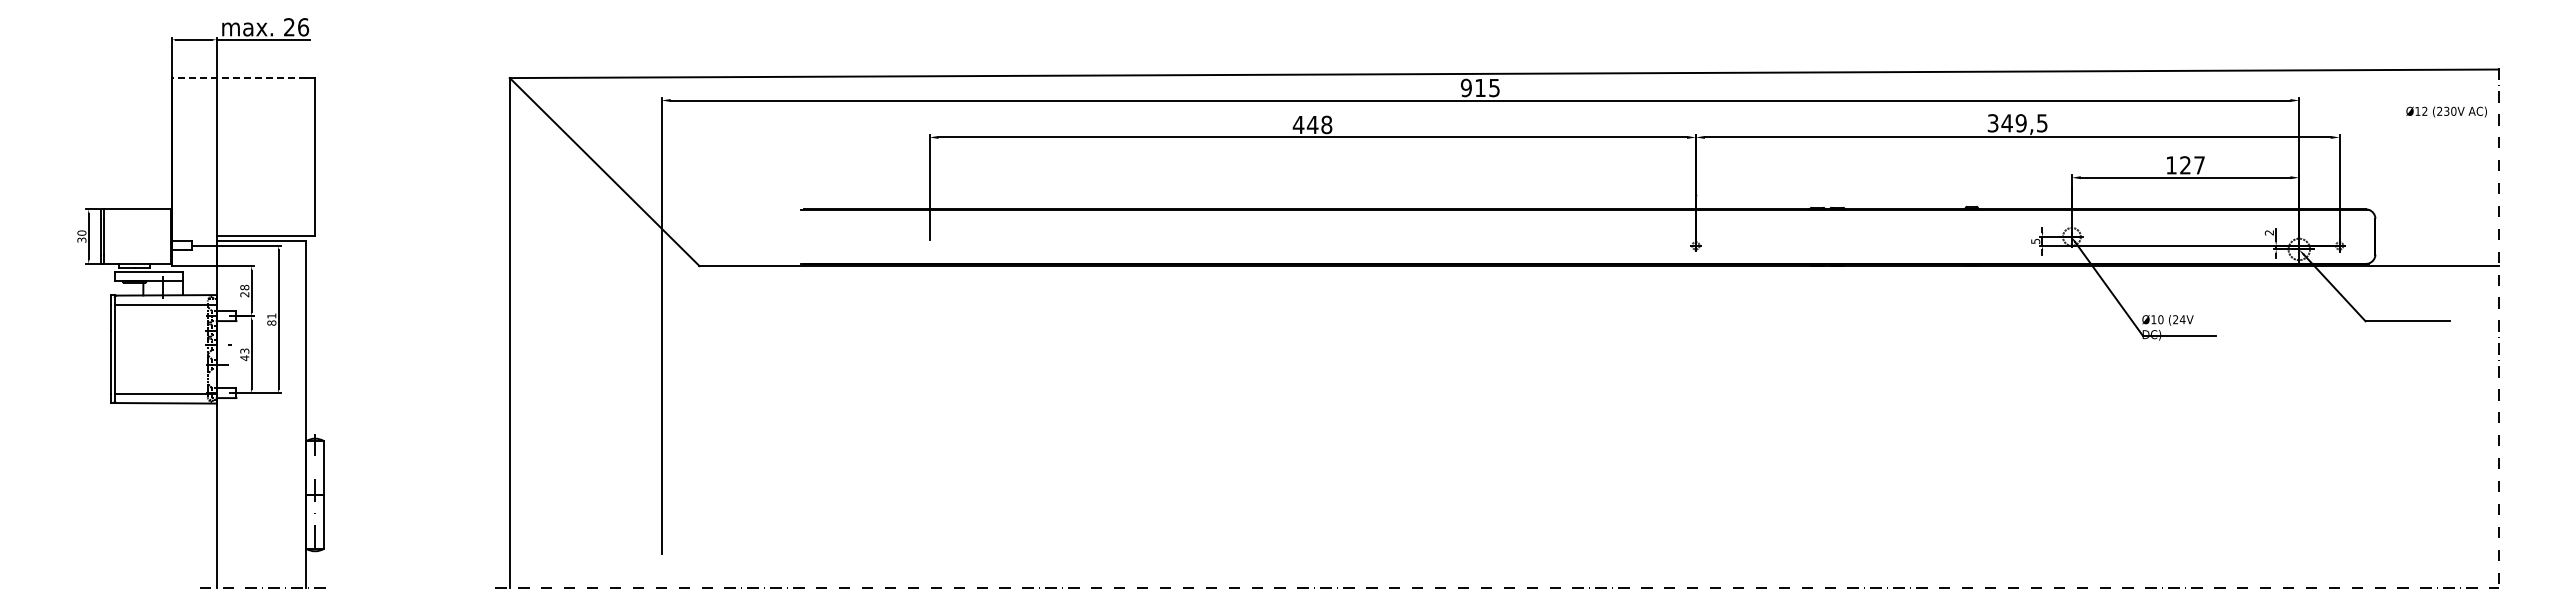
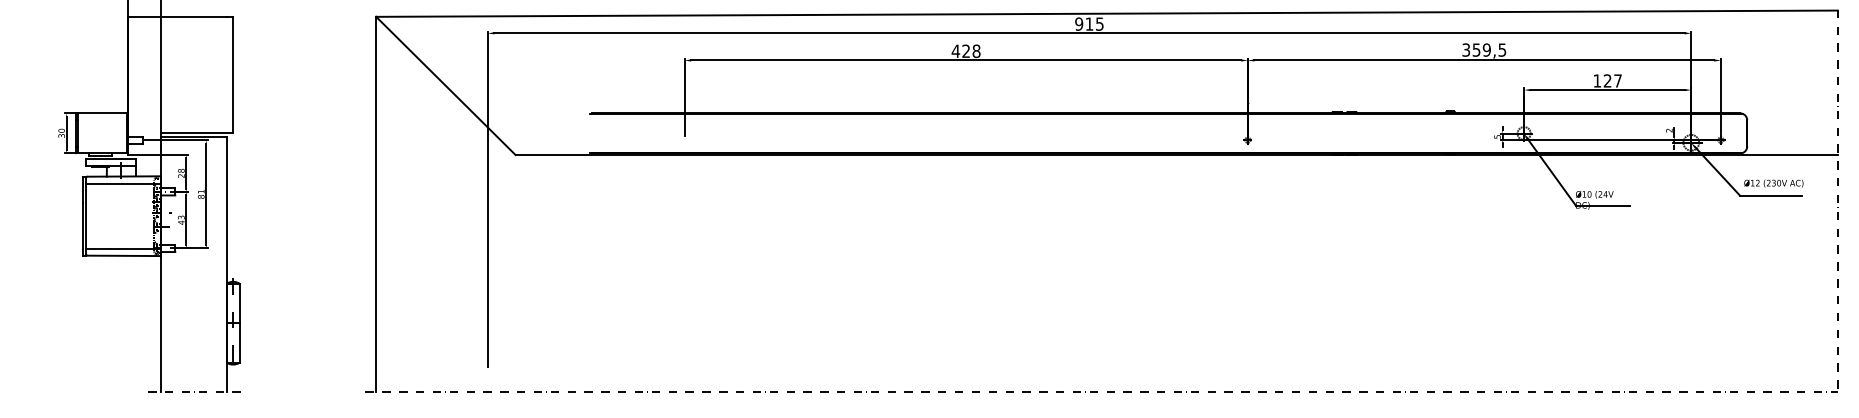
line: (238, 78) -> (176, 17), dashed -> solid
text: (2446, 111) -> (1773, 183), moved
text: (2006, 123) -> (1476, 50), 349,5 -> 359,5
text: (1312, 124) -> (966, 50), 448 -> 428

